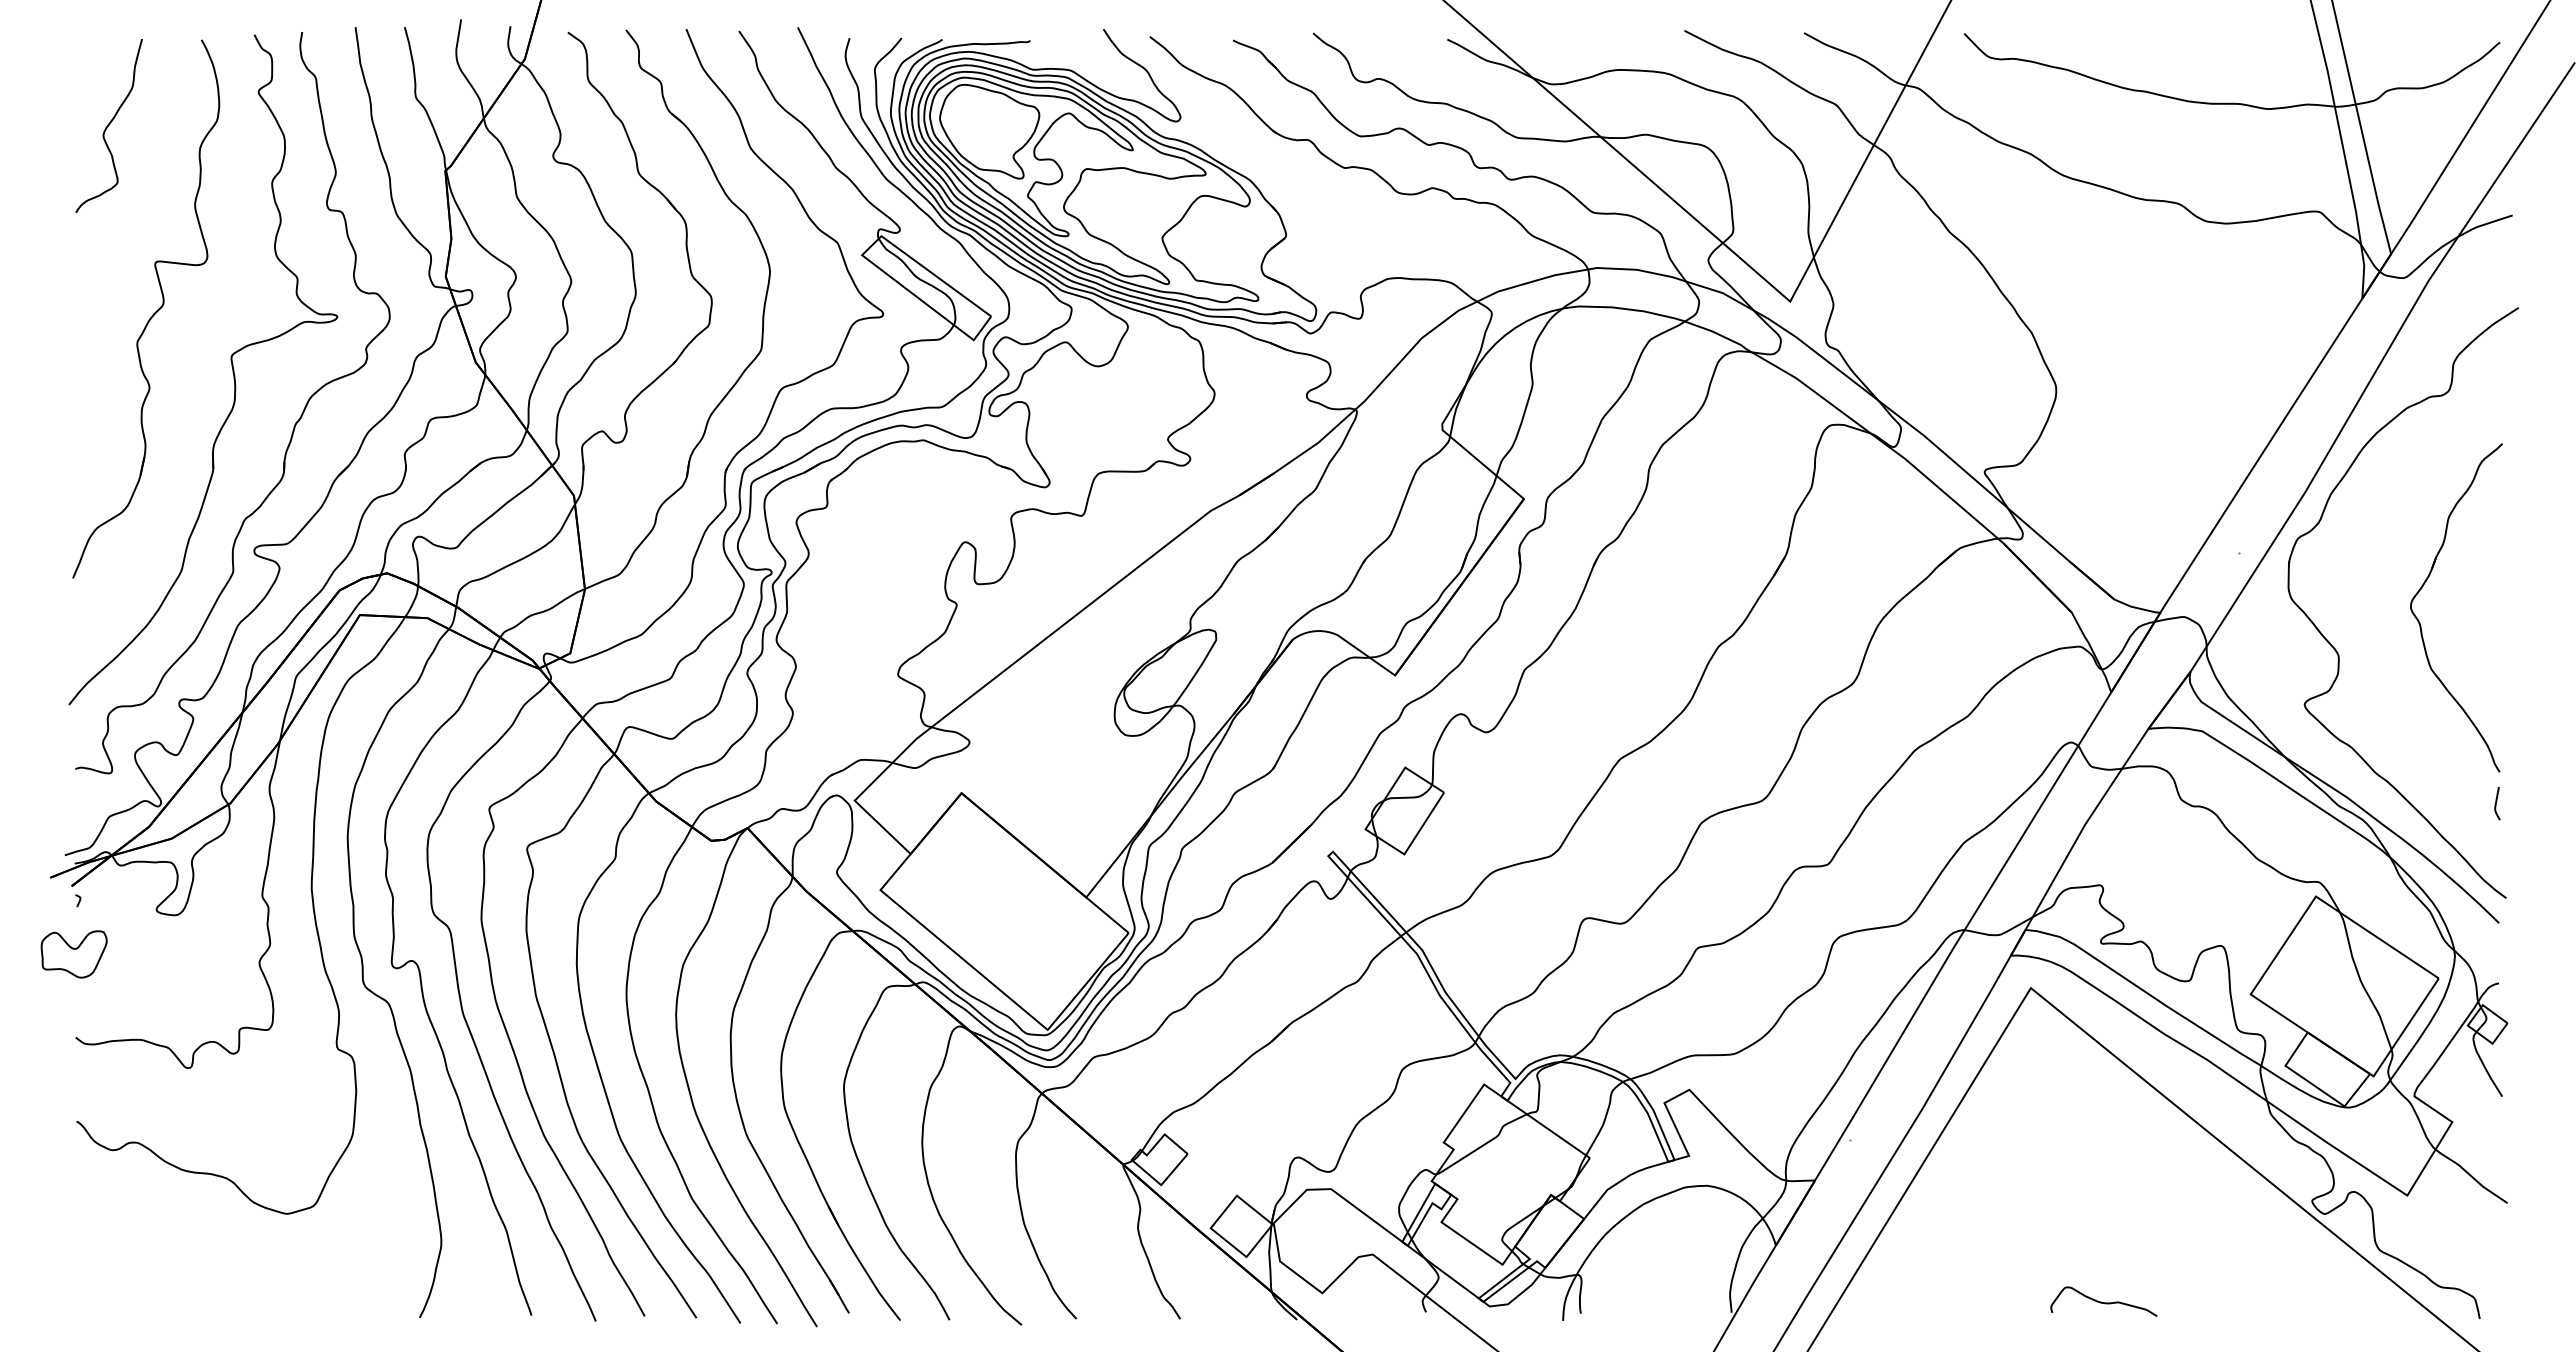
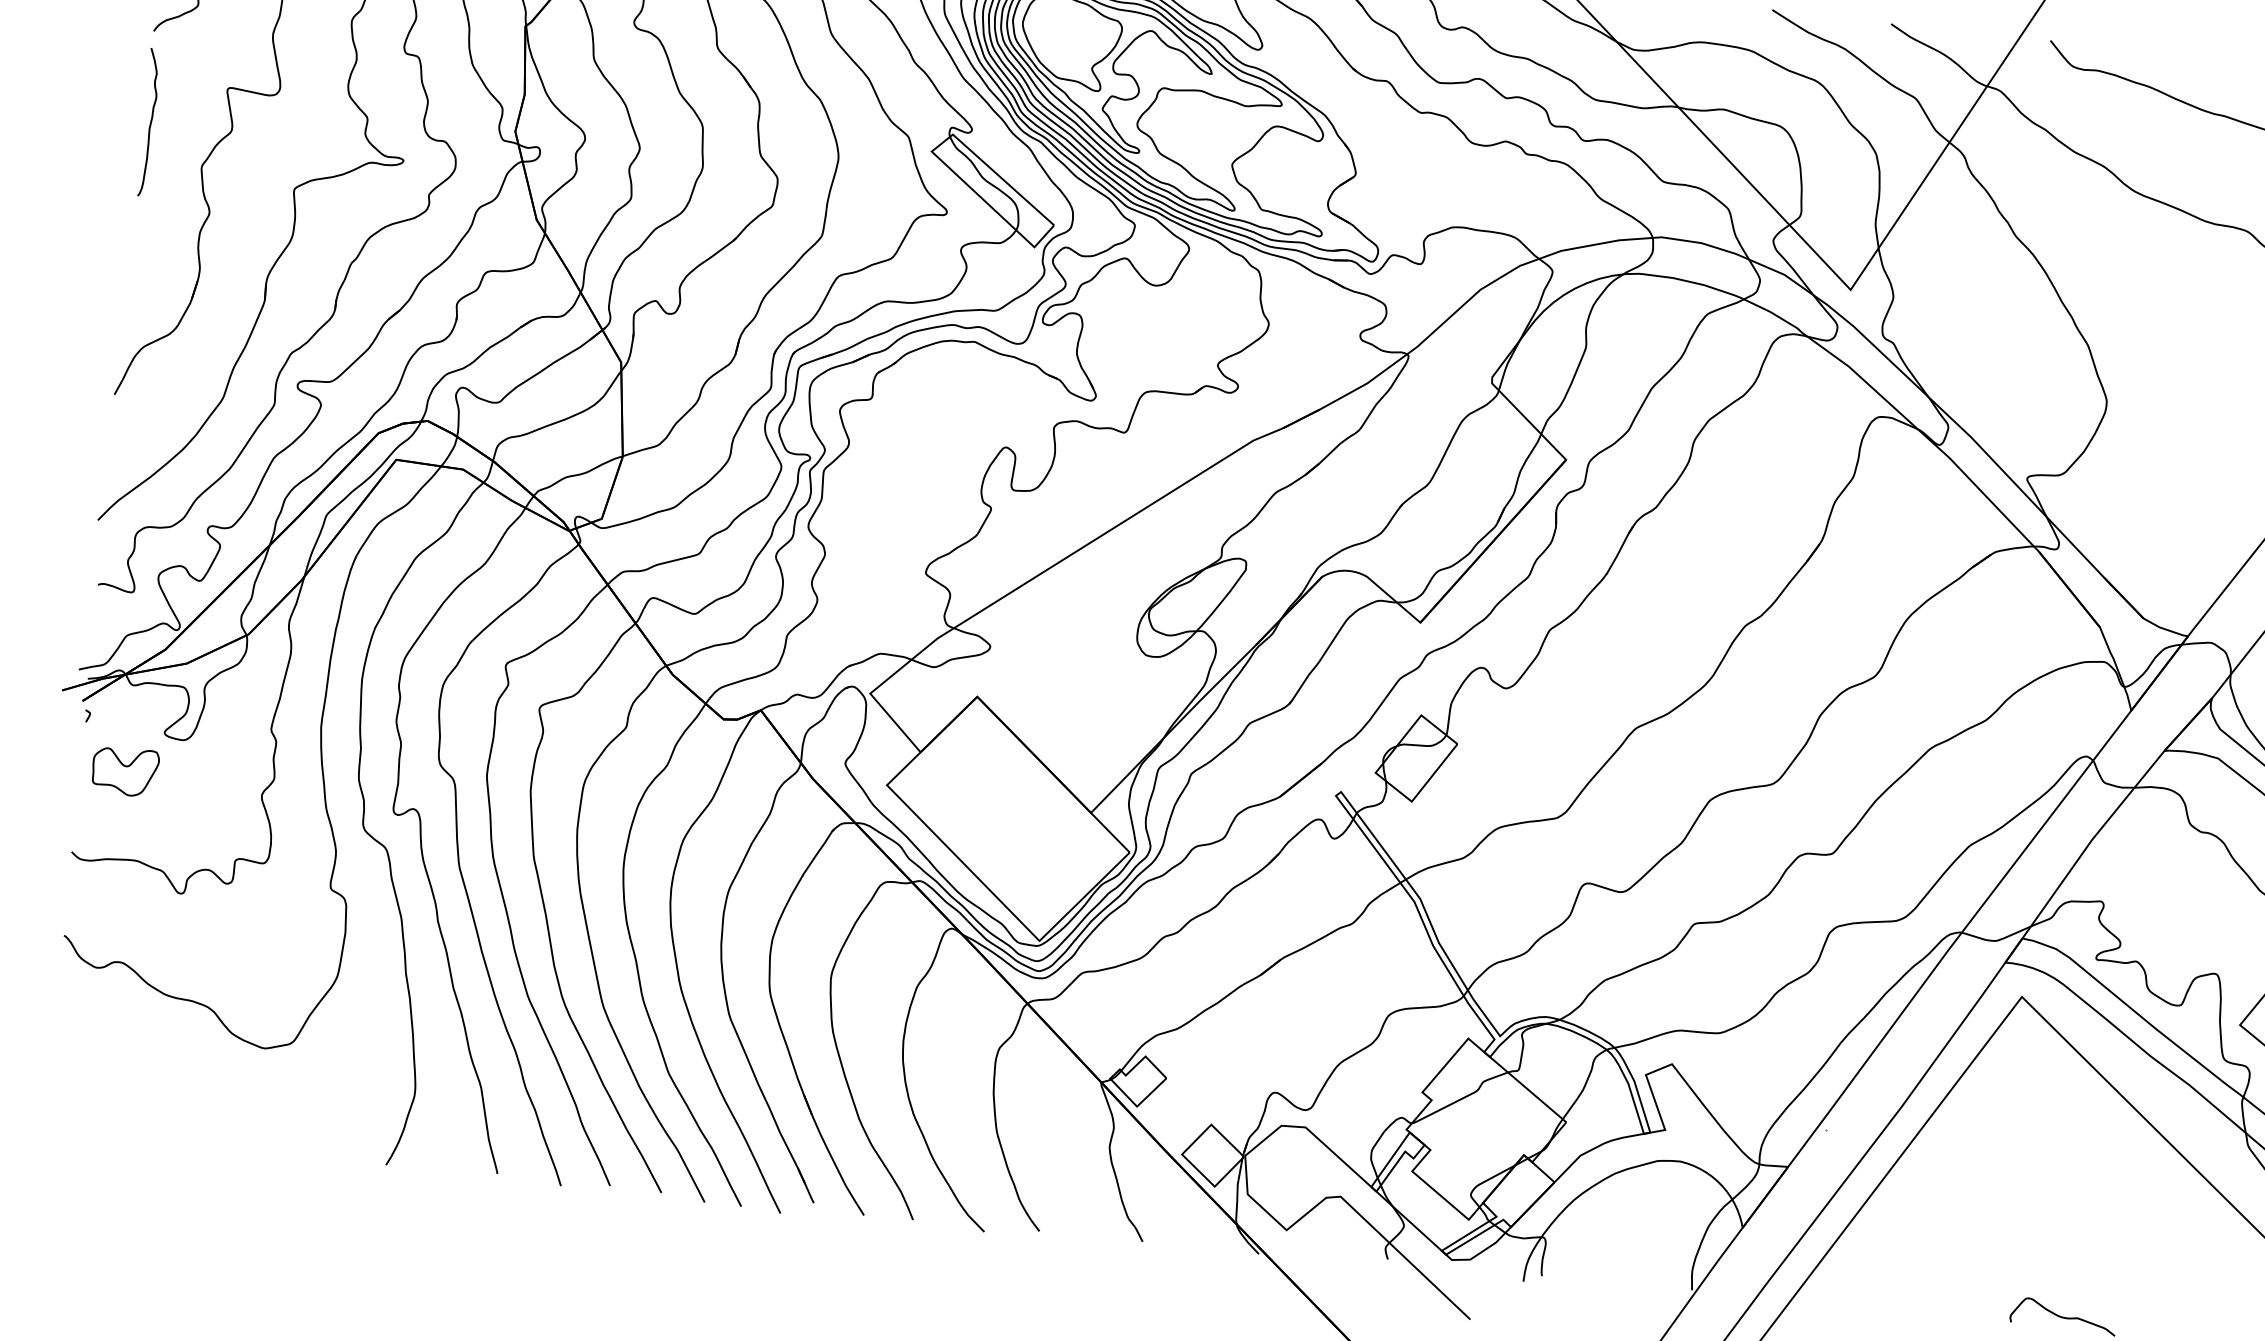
curve: (81, 303) -> (150, 122), added
part: (73, 954) -> (124, 771), moved

